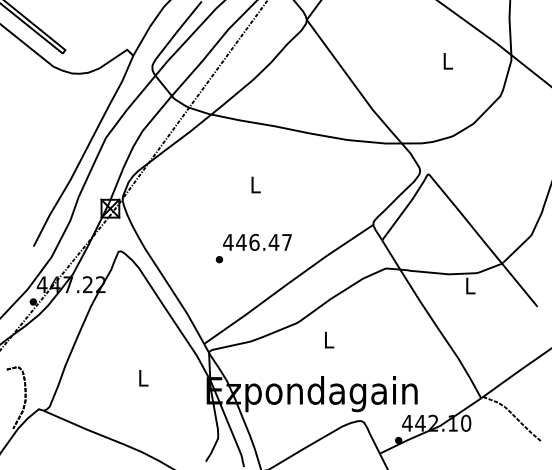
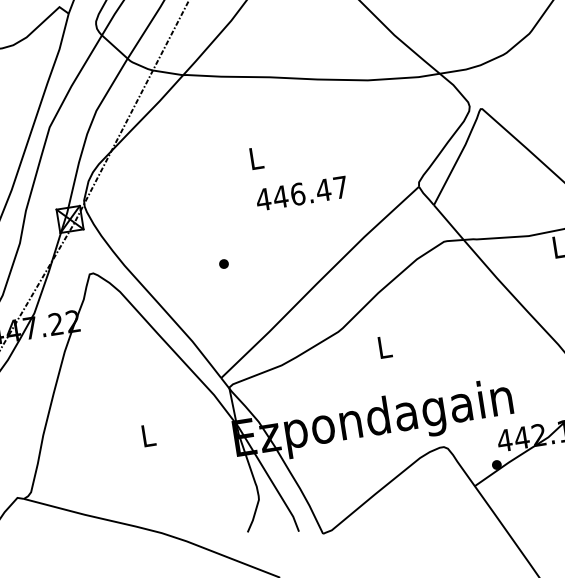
text: (257, 241) -> (301, 192), moved

